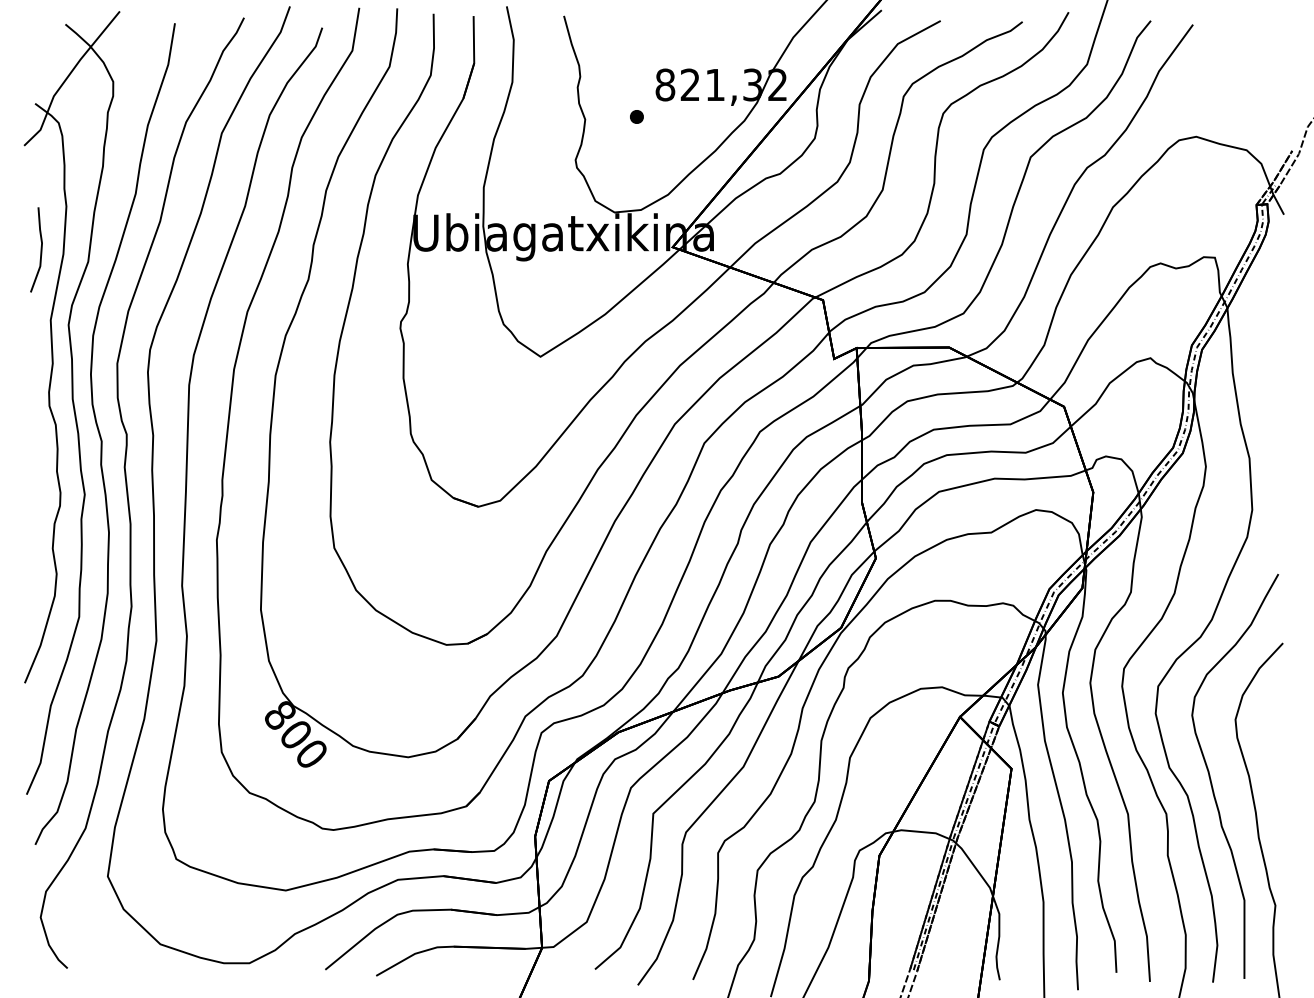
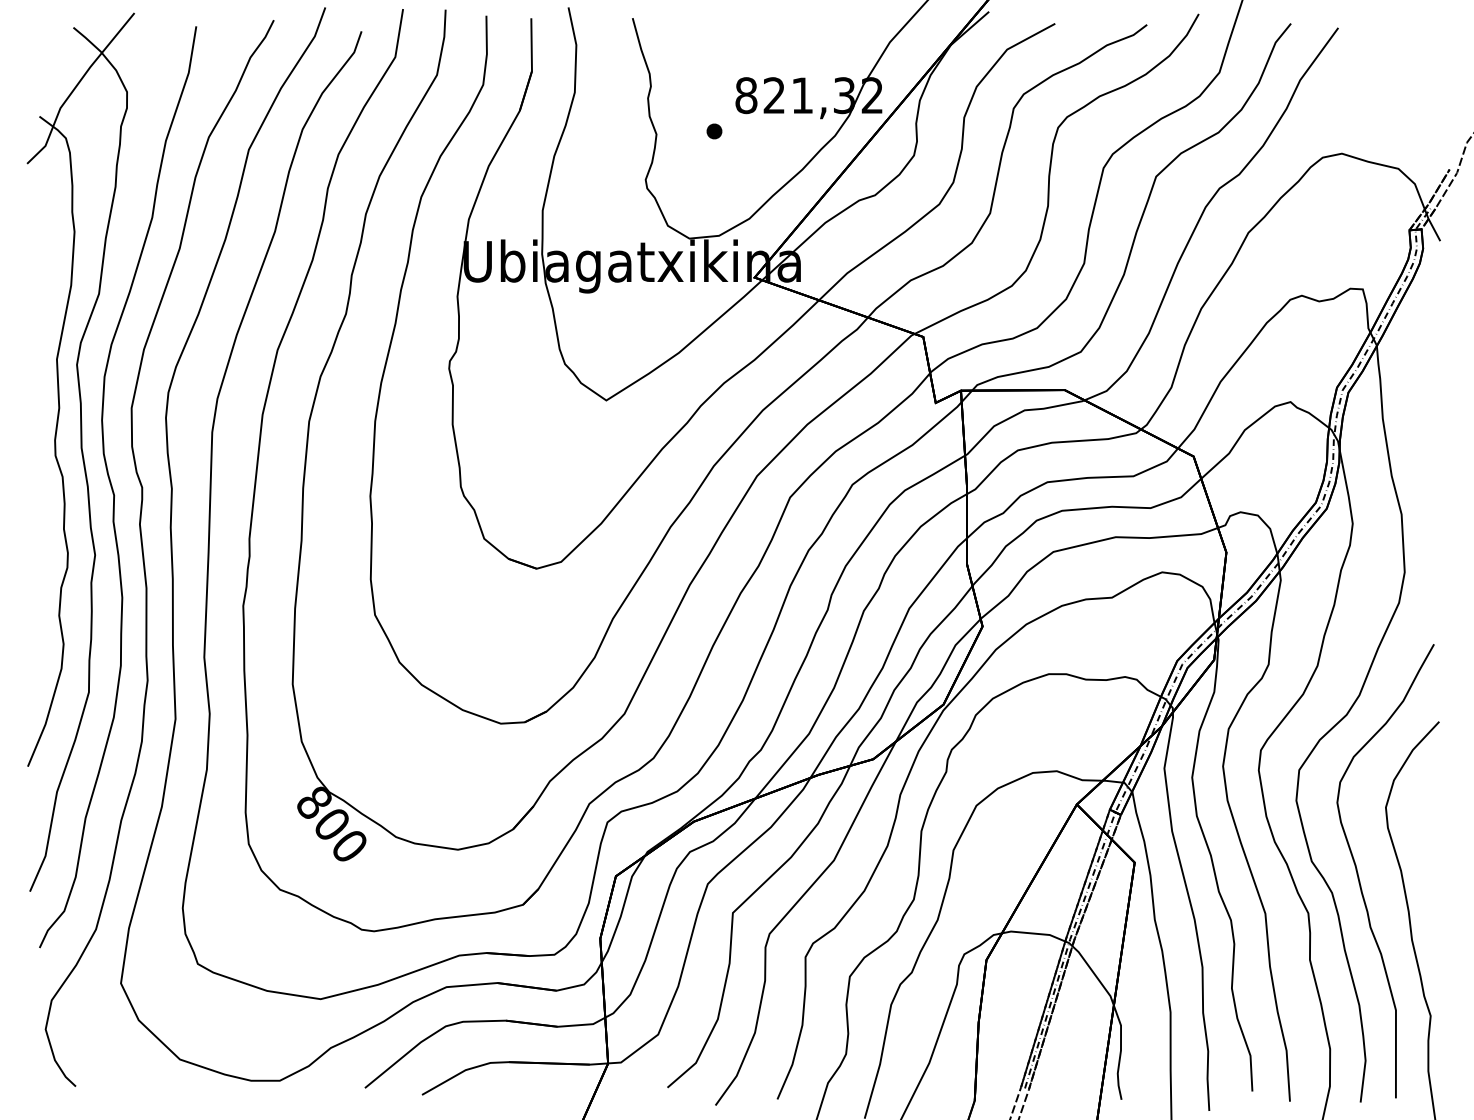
line: (40, 249) -> (45, 280), removed

